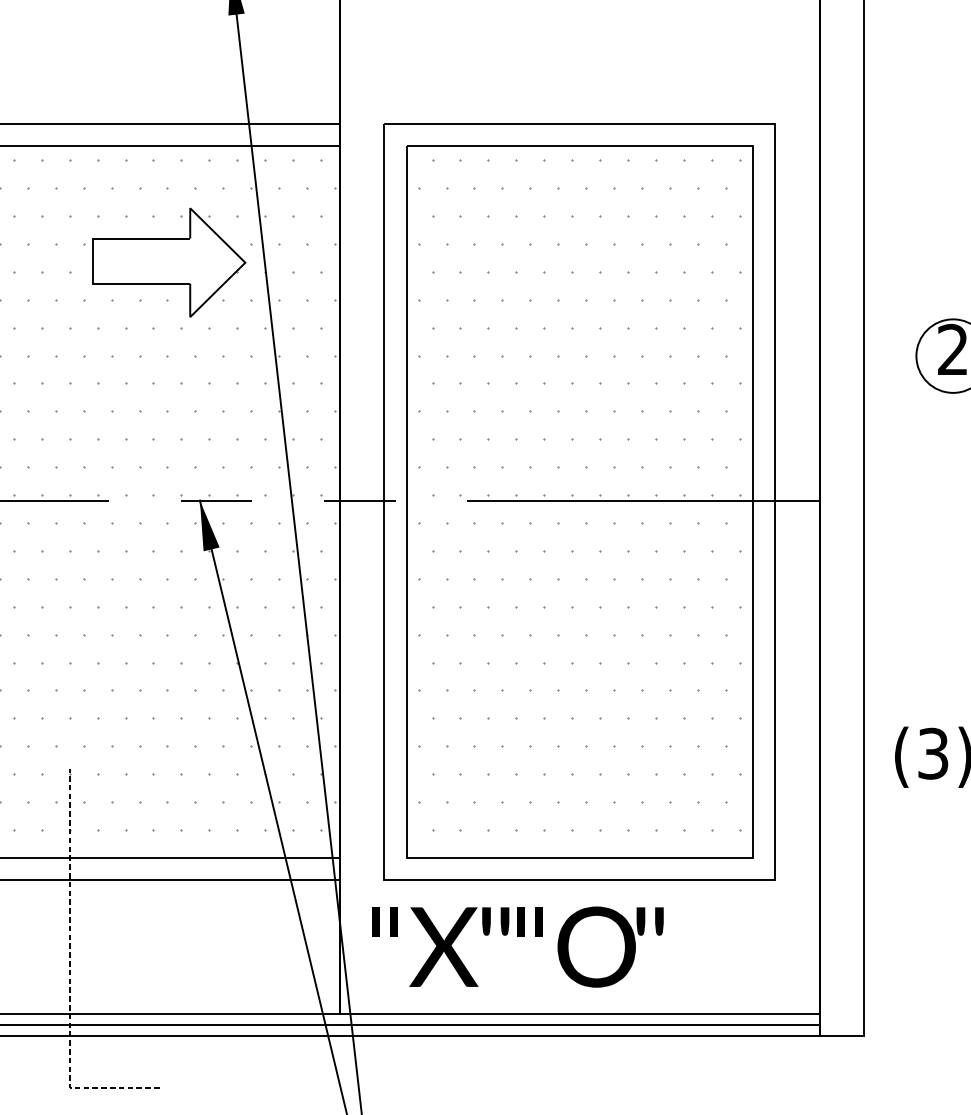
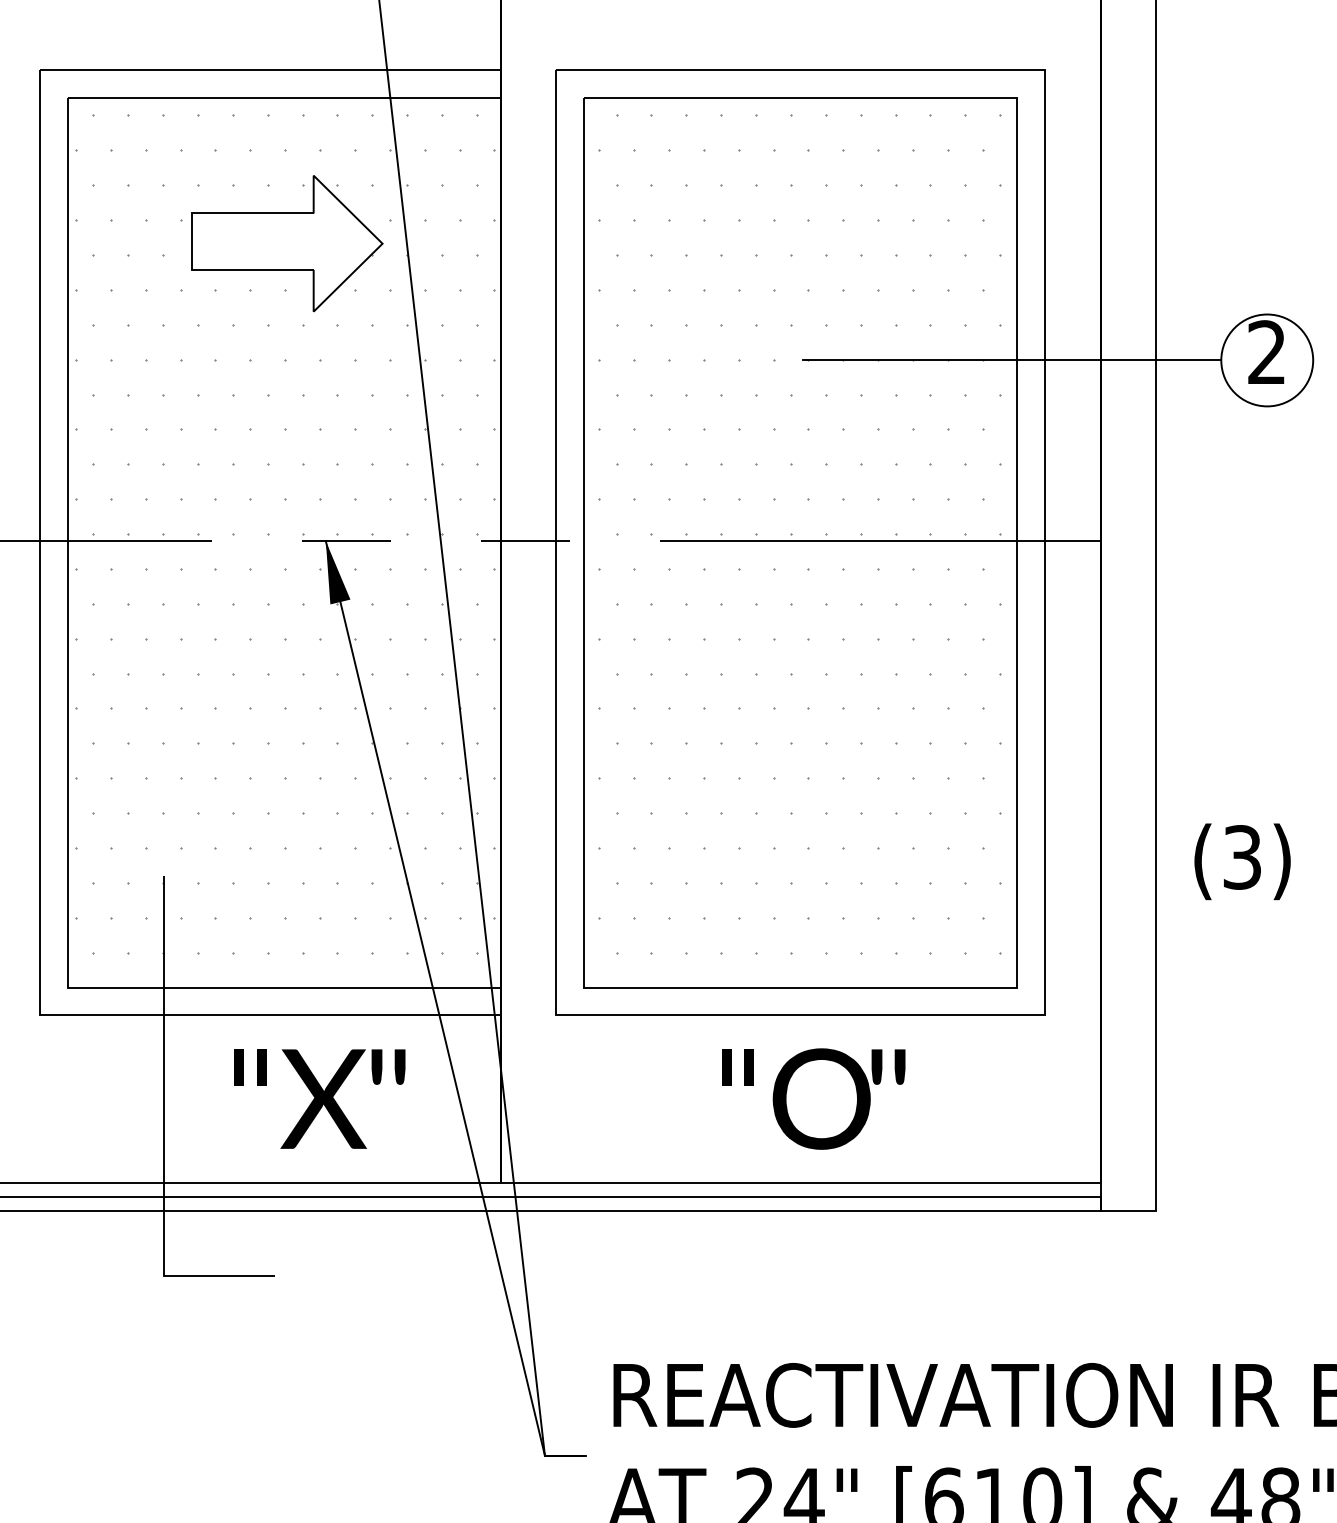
line: (748, 356) -> (1011, 360), added
text: (440, 946) -> (319, 1098), moved
line: (70, 973) -> (163, 1131), dashed -> solid

